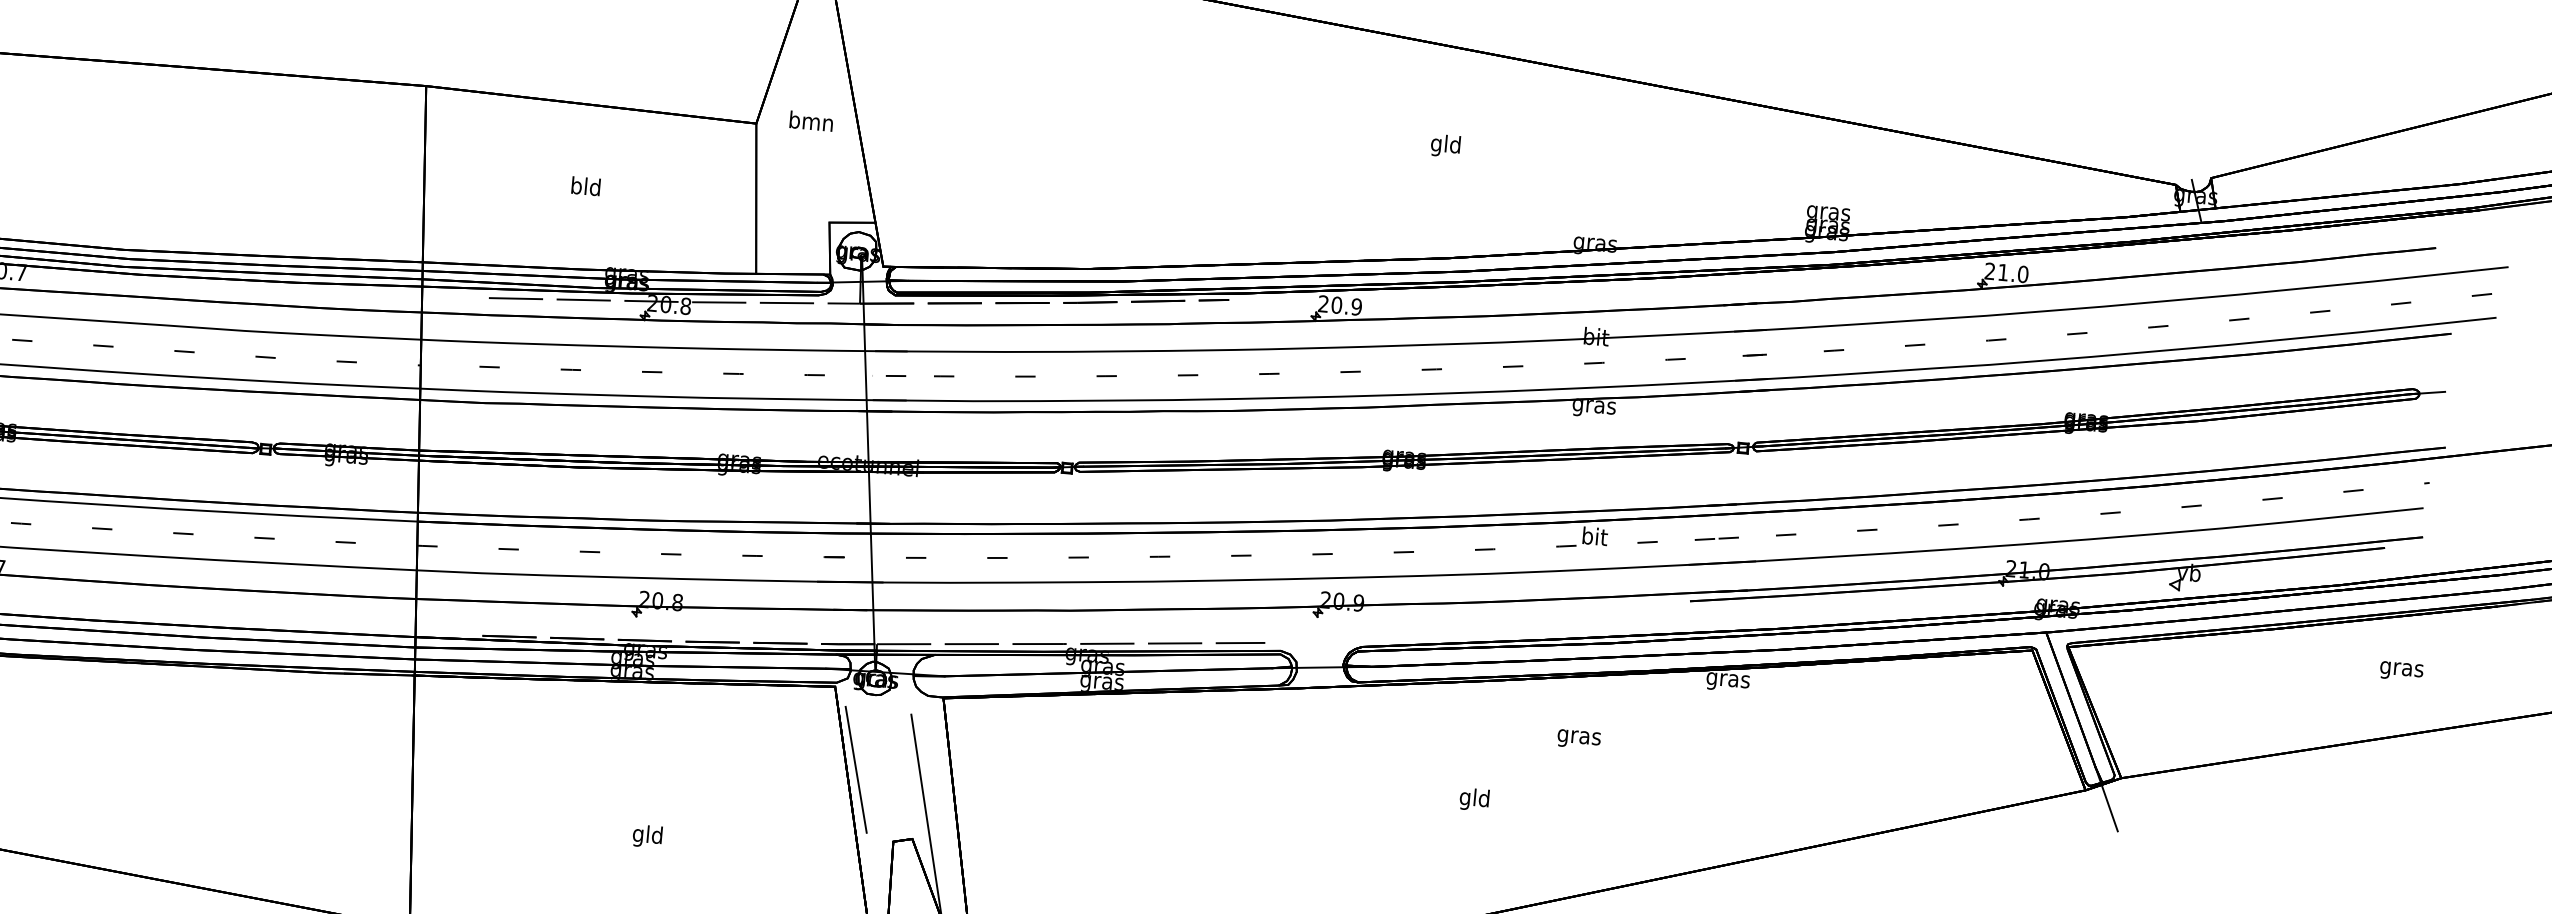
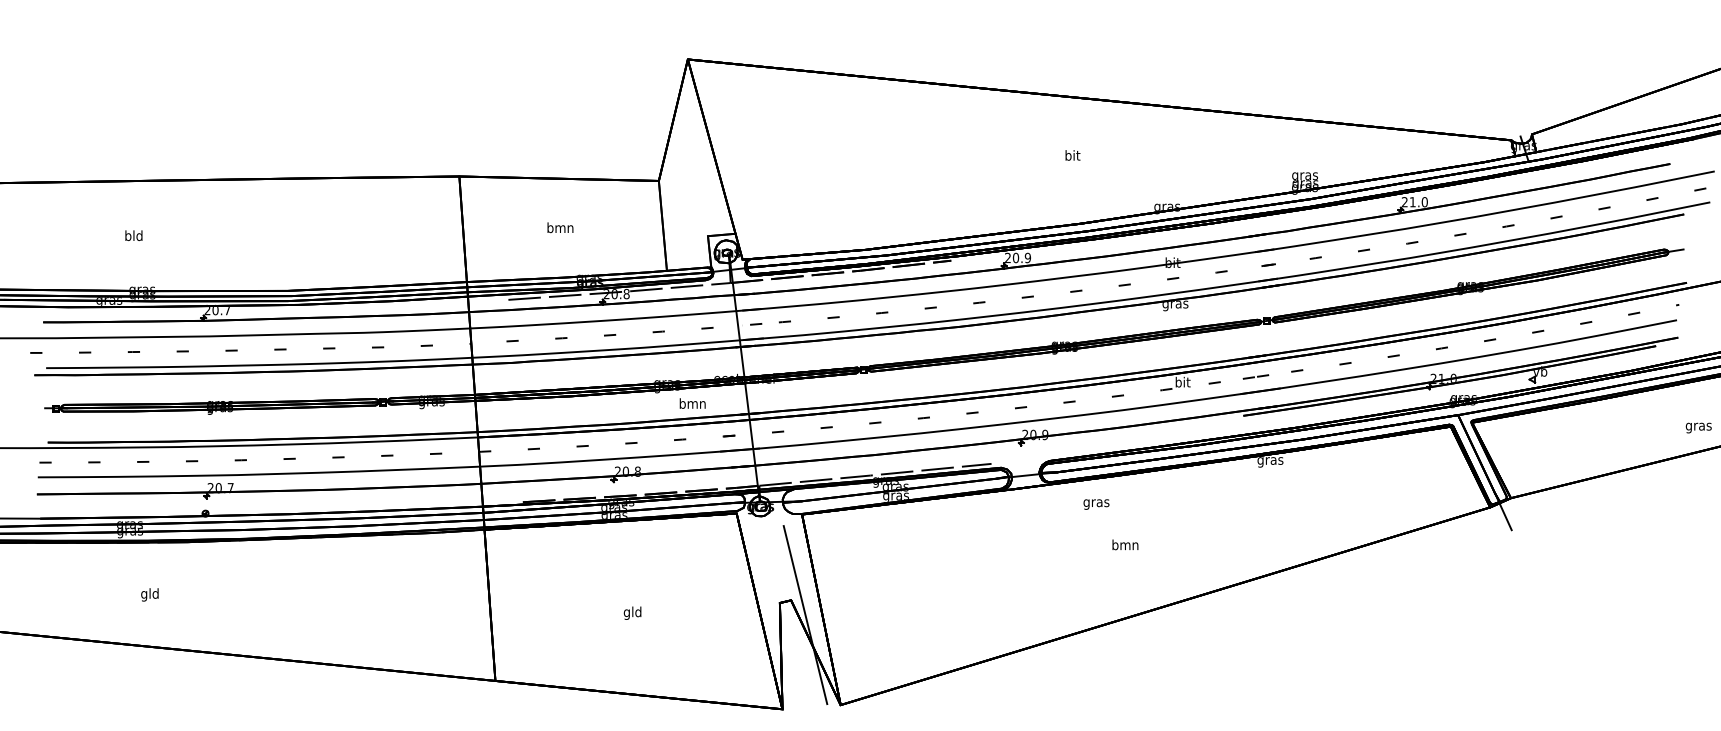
text: (811, 121) -> (692, 403), moved
text: (1445, 145) -> (1072, 156), gld -> bit
text: (586, 185) -> (560, 227), bld -> bmn
text: (2401, 670) -> (1698, 427), moved
text: (1579, 739) -> (1096, 504), moved
line: (855, 768) -> (753, 561), removed
text: (1475, 798) -> (1125, 545), gld -> bmn

